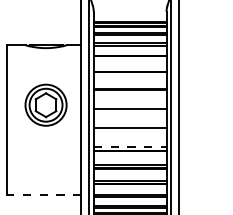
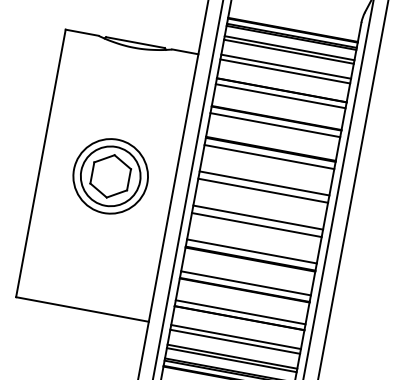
line: (129, 59) -> (279, 95), added
line: (129, 75) -> (274, 124), added
line: (129, 93) -> (268, 156), added
part: (45, 104) -> (109, 174), moved
line: (129, 112) -> (262, 190), added
line: (129, 131) -> (255, 224), added
line: (130, 146) -> (252, 251), dashed -> solid
line: (43, 195) -> (81, 309), dashed -> solid

